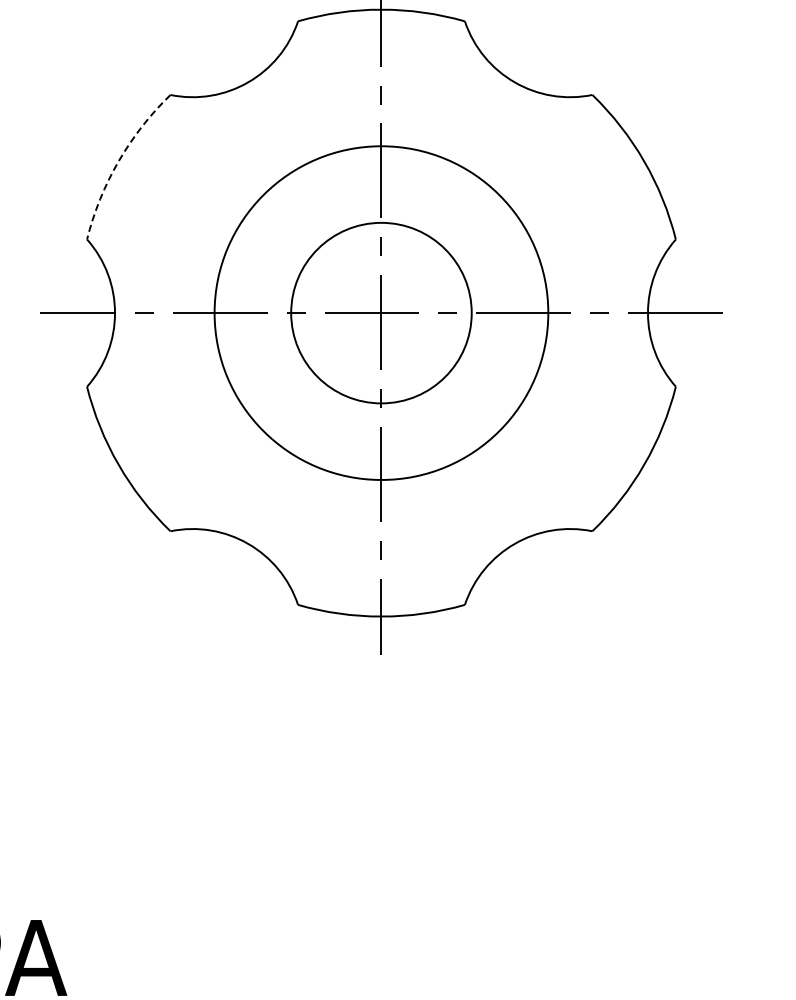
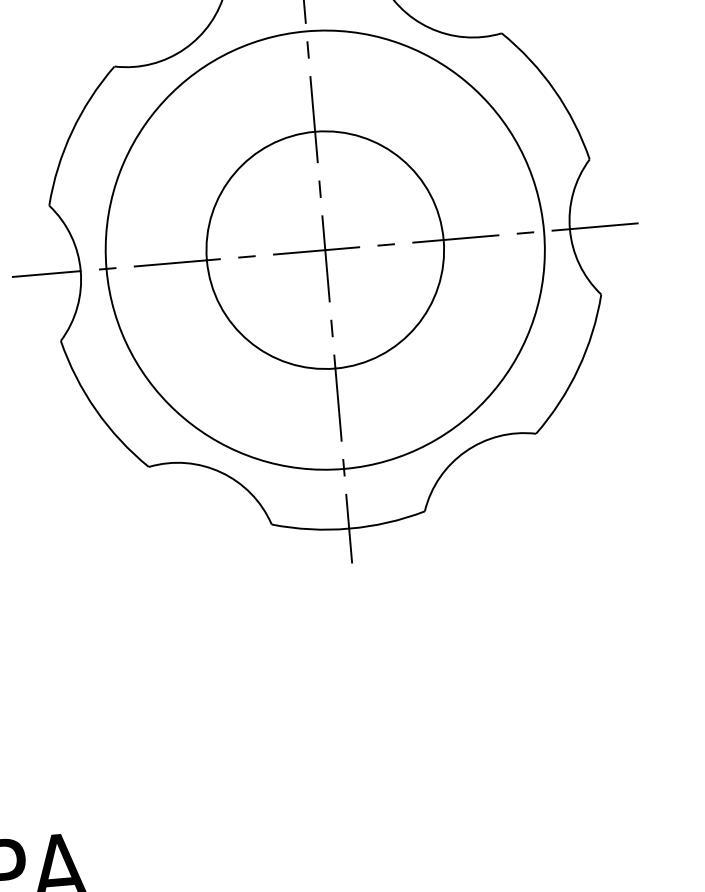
arc: (118, 161) -> (72, 131), dashed -> solid
circle: (381, 312) -> (325, 249), size x1.43
circle: (381, 313) -> (325, 250), size x1.43

